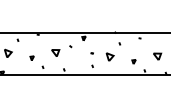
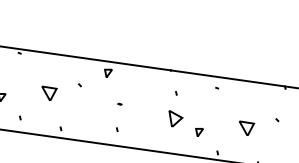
line: (109, 55) -> (174, 116), moved

